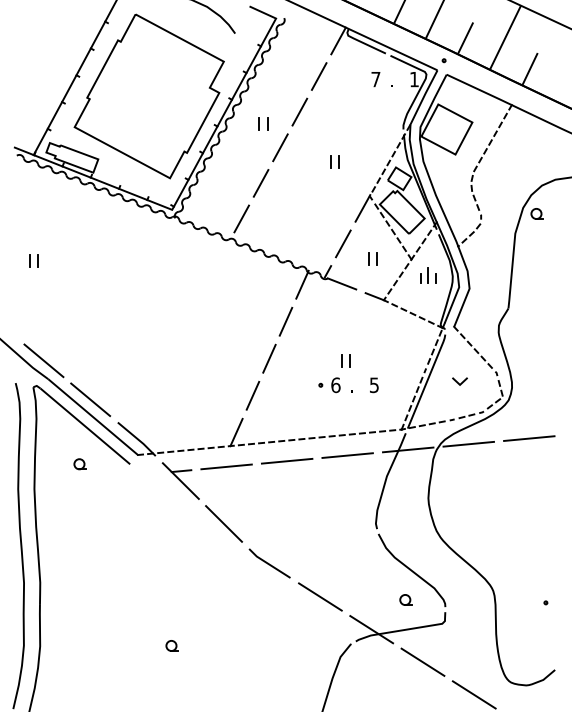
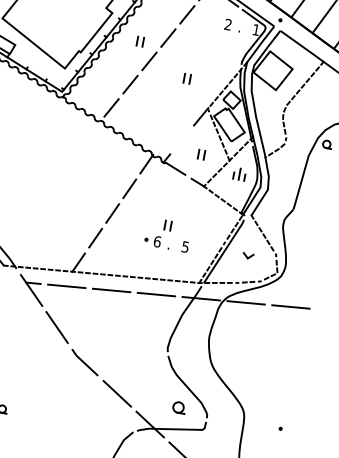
text: (375, 79) -> (227, 24), 7 -> 2
line: (343, 243) -> (182, 139), removed
part: (405, 599) -> (178, 407), size x1.4

